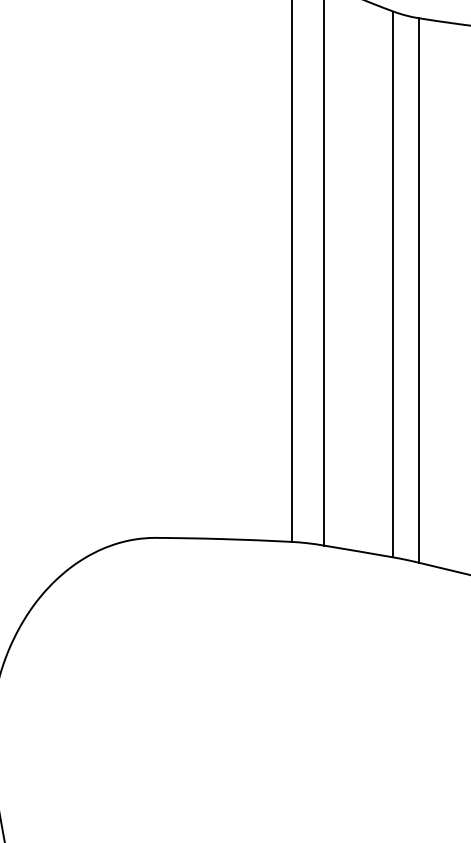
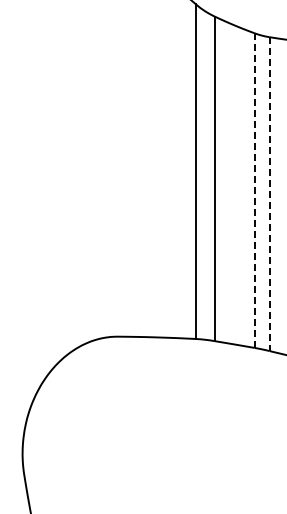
line: (393, 284) -> (254, 190), solid -> dashed
line: (419, 291) -> (269, 194), solid -> dashed

